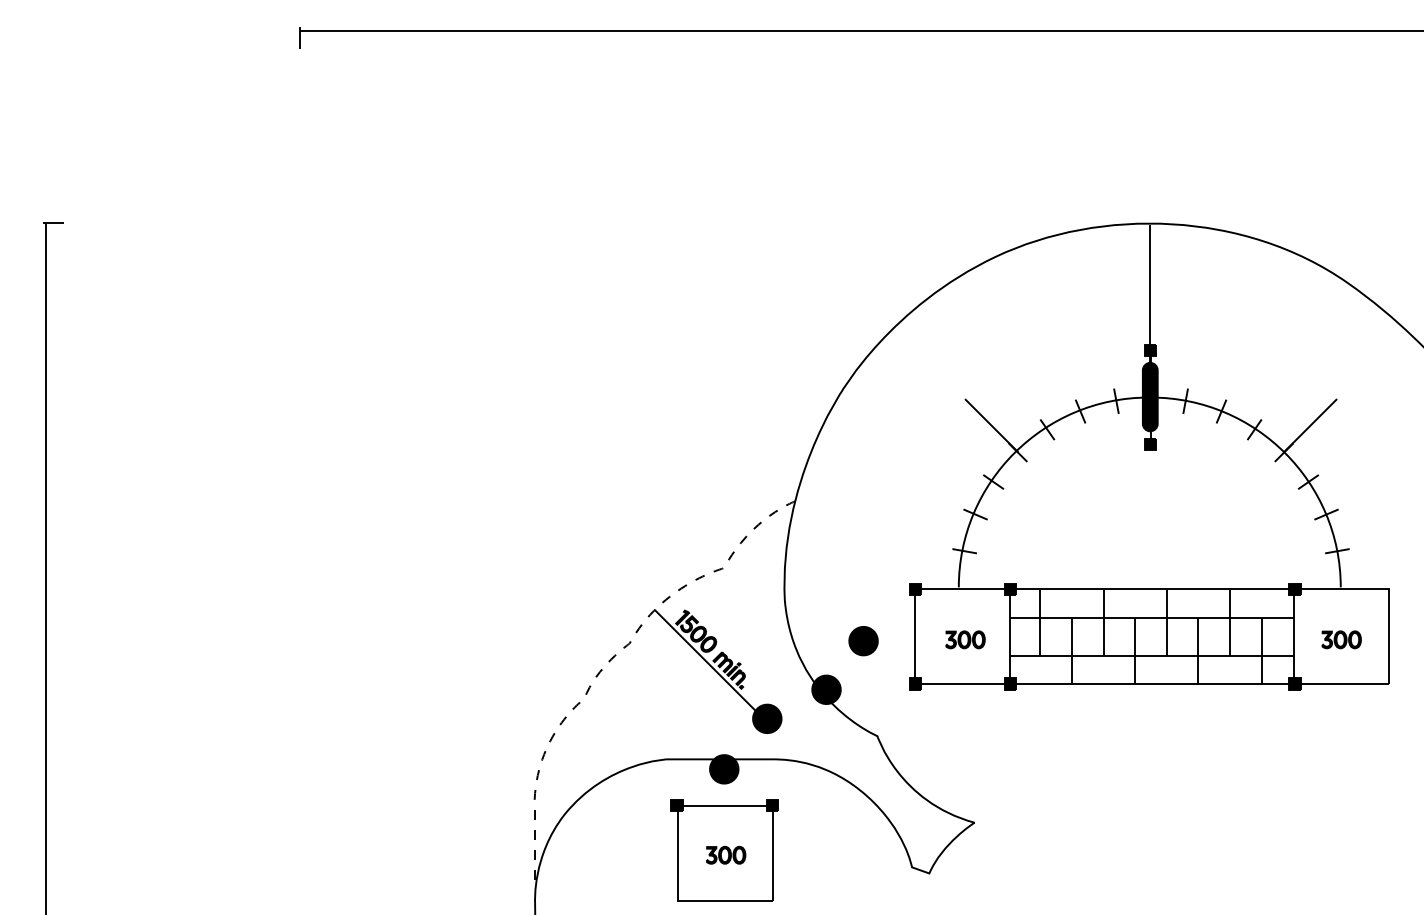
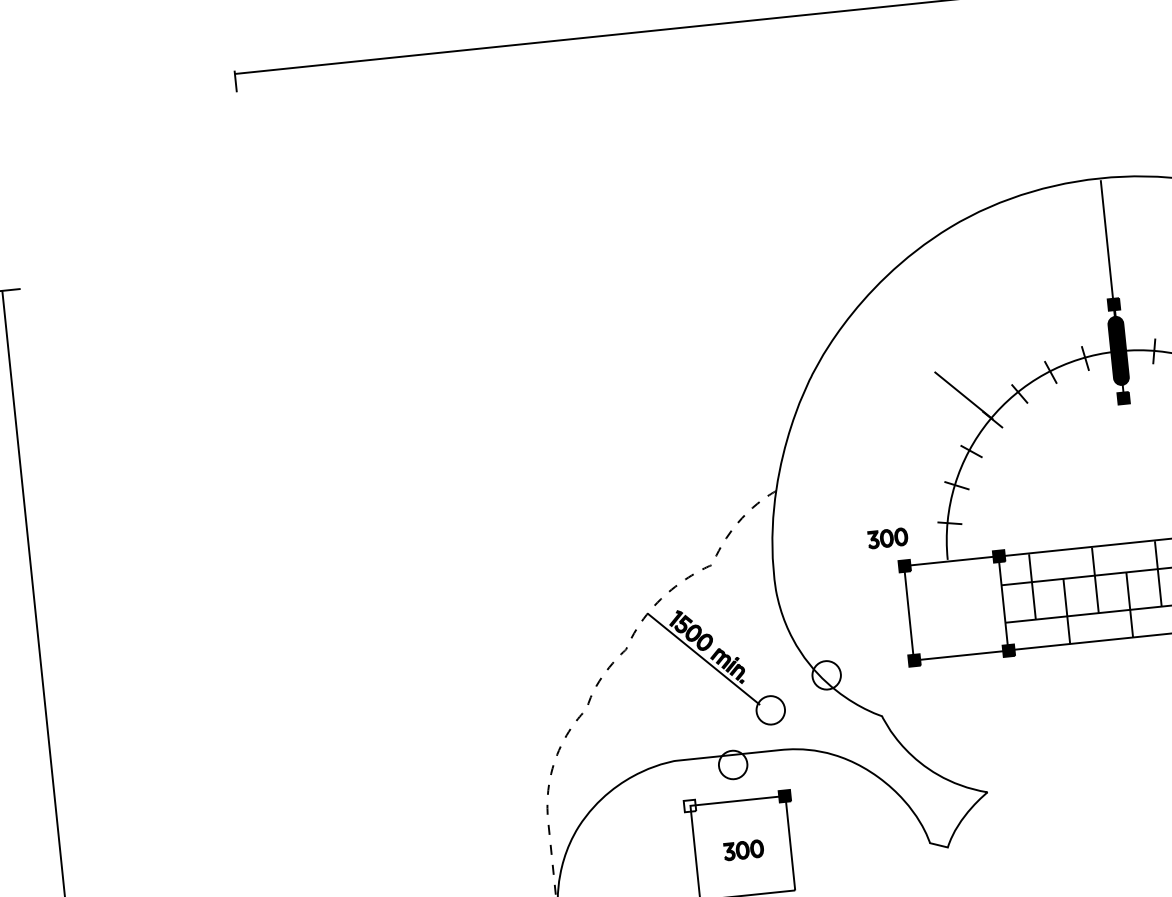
part: (965, 639) -> (887, 538), moved
part: (863, 641) -> (858, 623), removed
fill: (826, 689) -> (826, 675), removed
fill: (767, 718) -> (770, 709), removed
fill: (724, 769) -> (733, 765), removed
fill: (676, 805) -> (689, 805), removed

